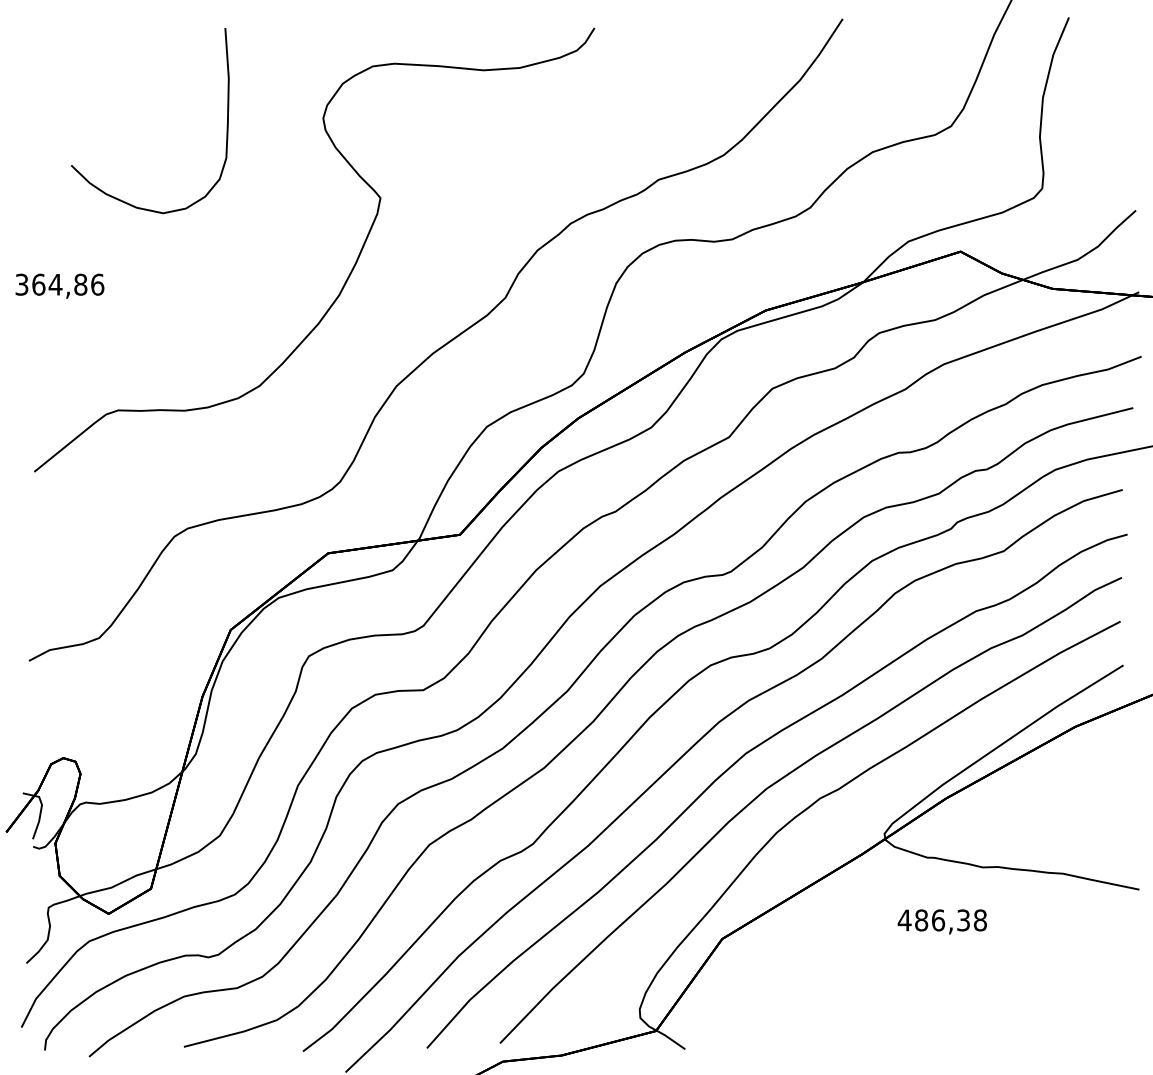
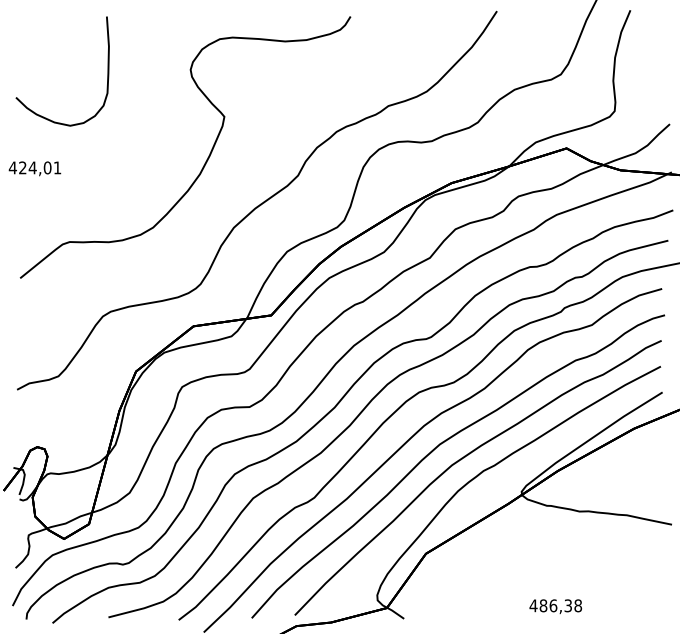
curve: (226, 121) -> (107, 71), moved
text: (58, 284) -> (34, 167), 364,86 -> 424,01
text: (941, 921) -> (555, 606), moved

